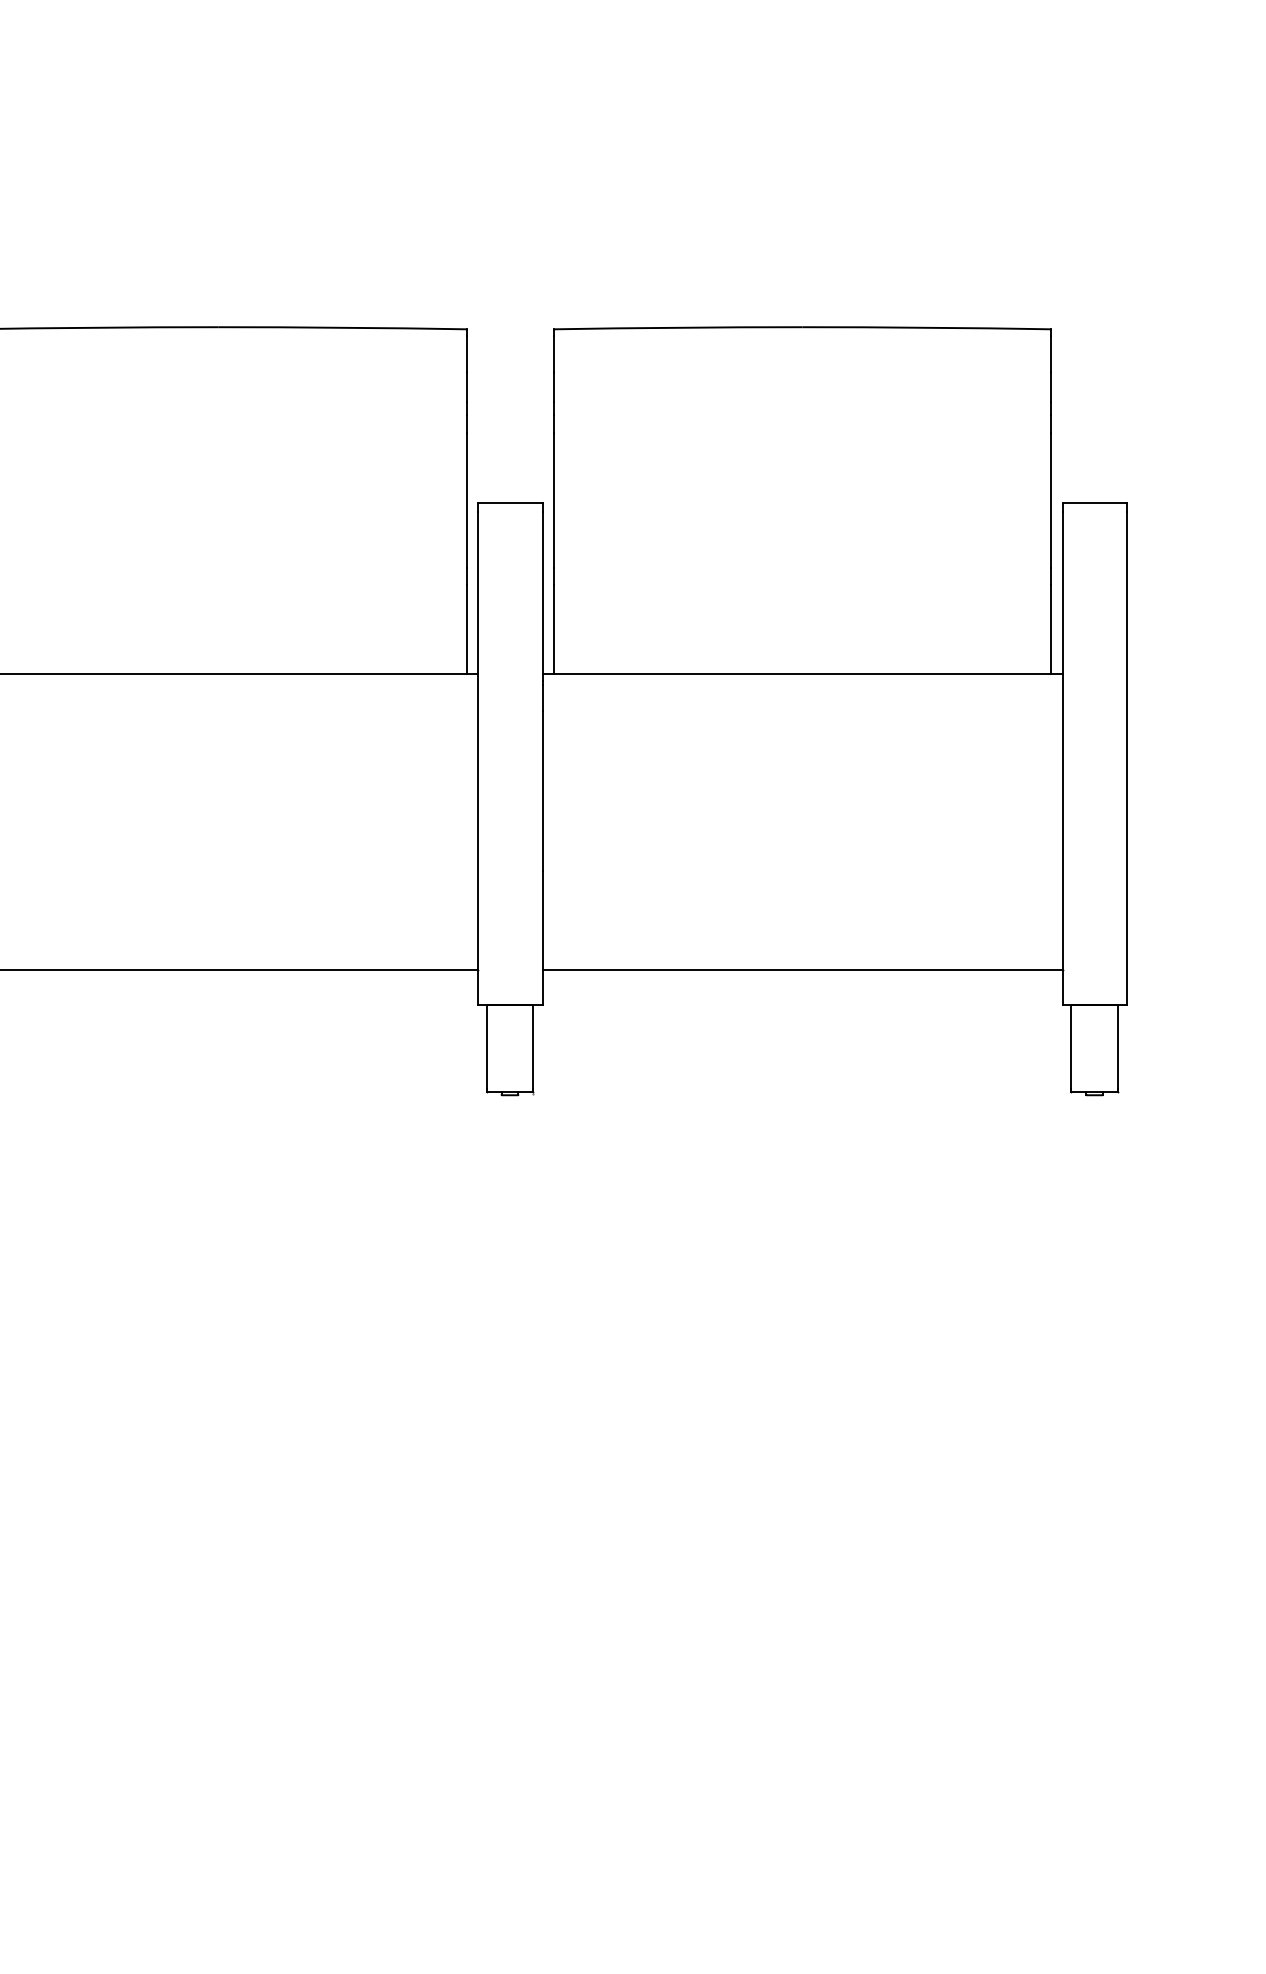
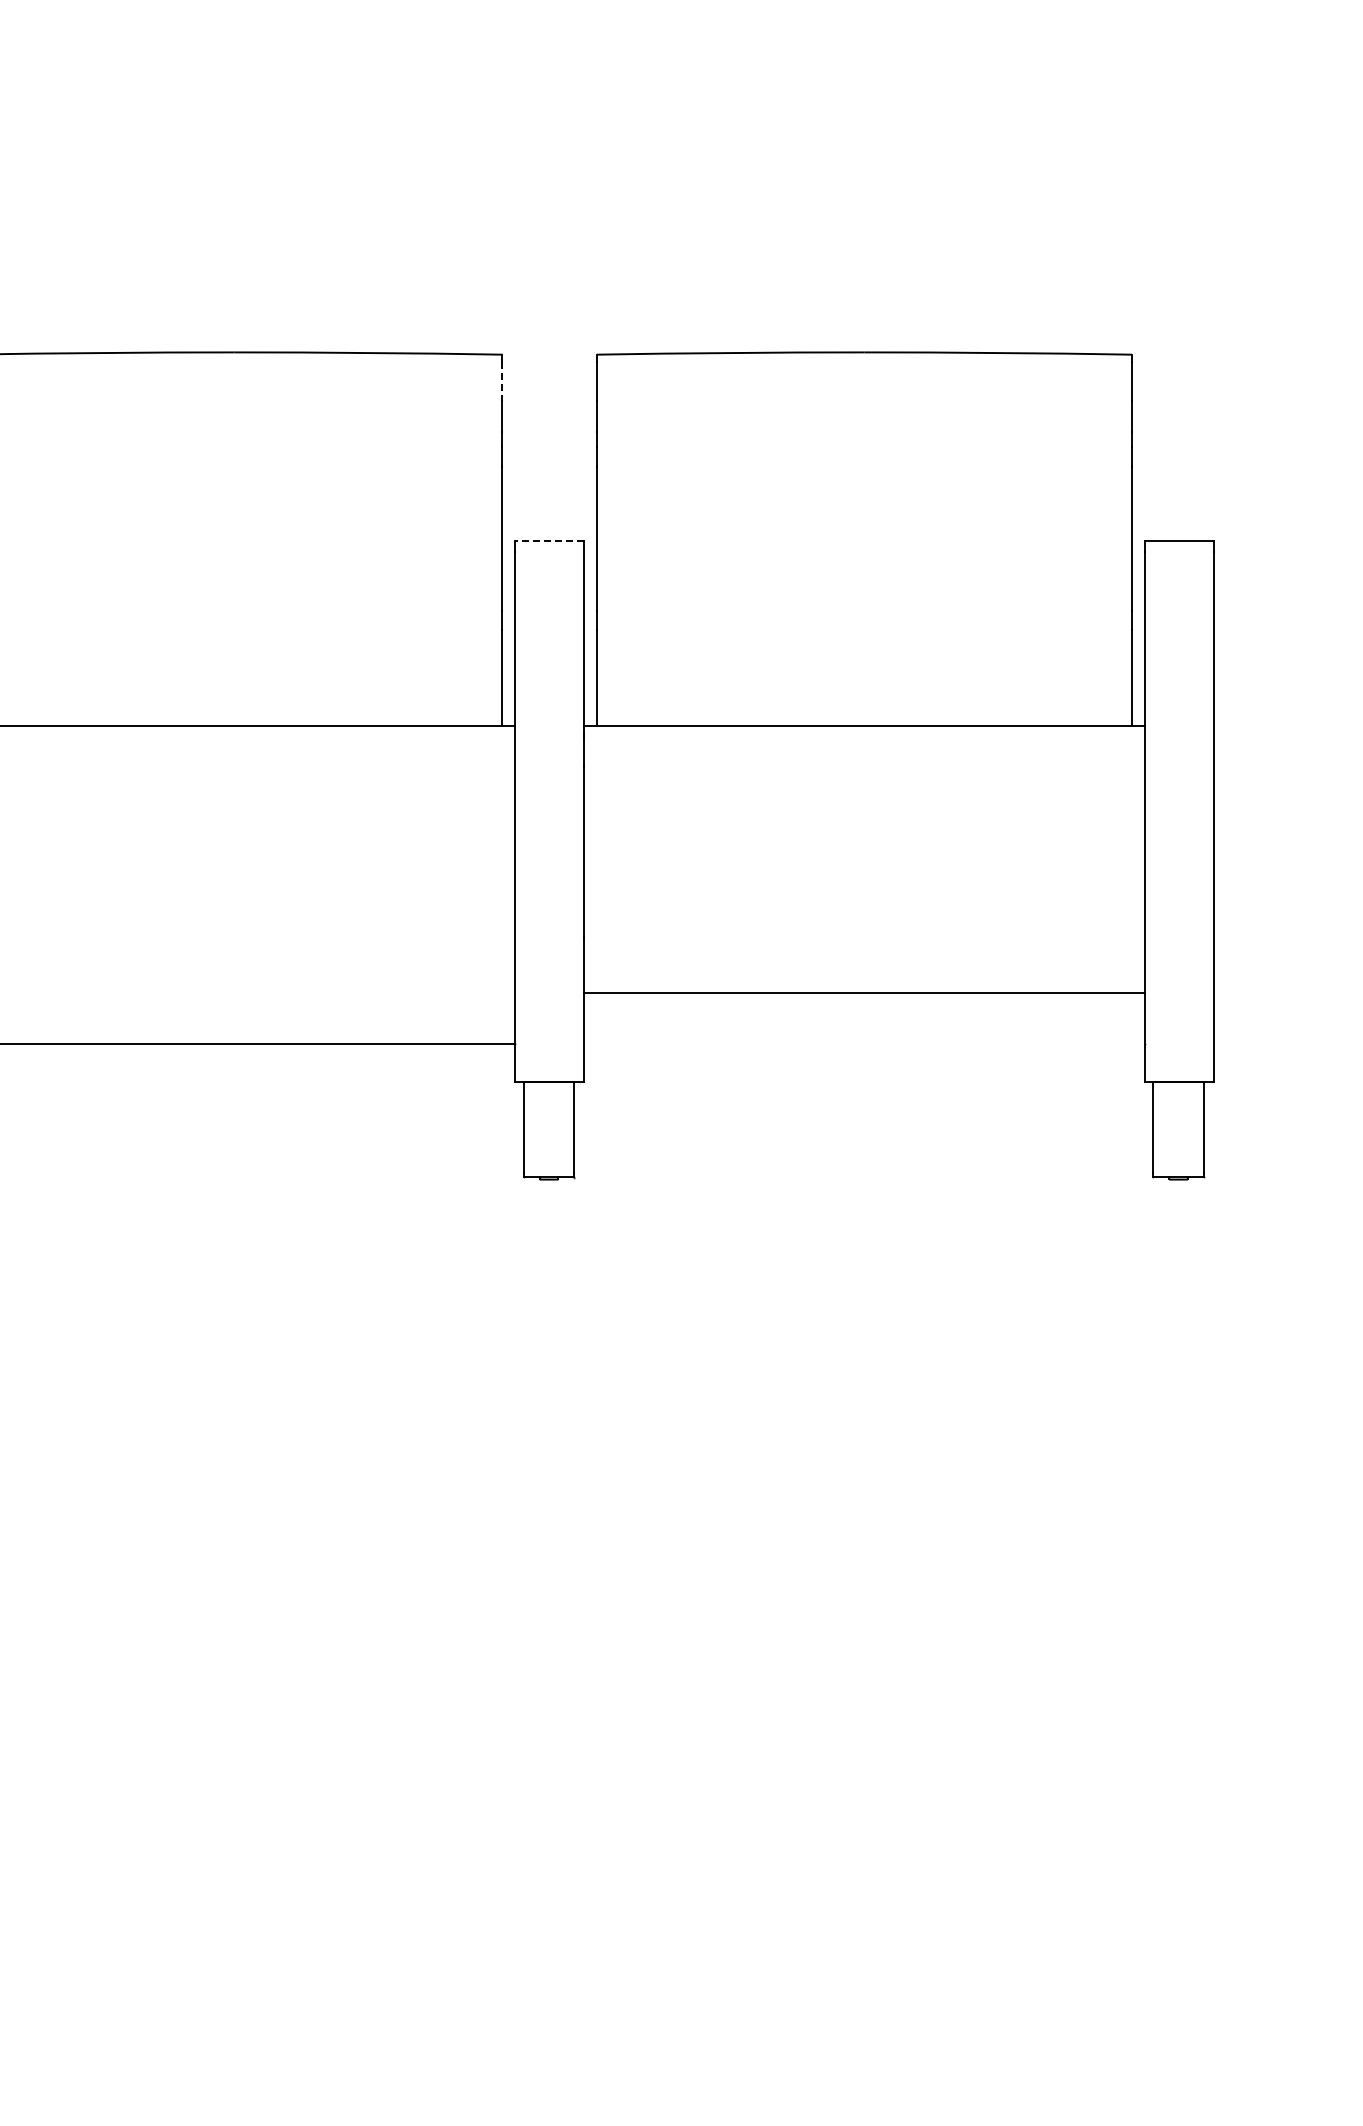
line: (466, 354) -> (502, 381), solid -> dashed
line: (510, 502) -> (549, 541), solid -> dashed
line: (802, 969) -> (864, 993), moved

